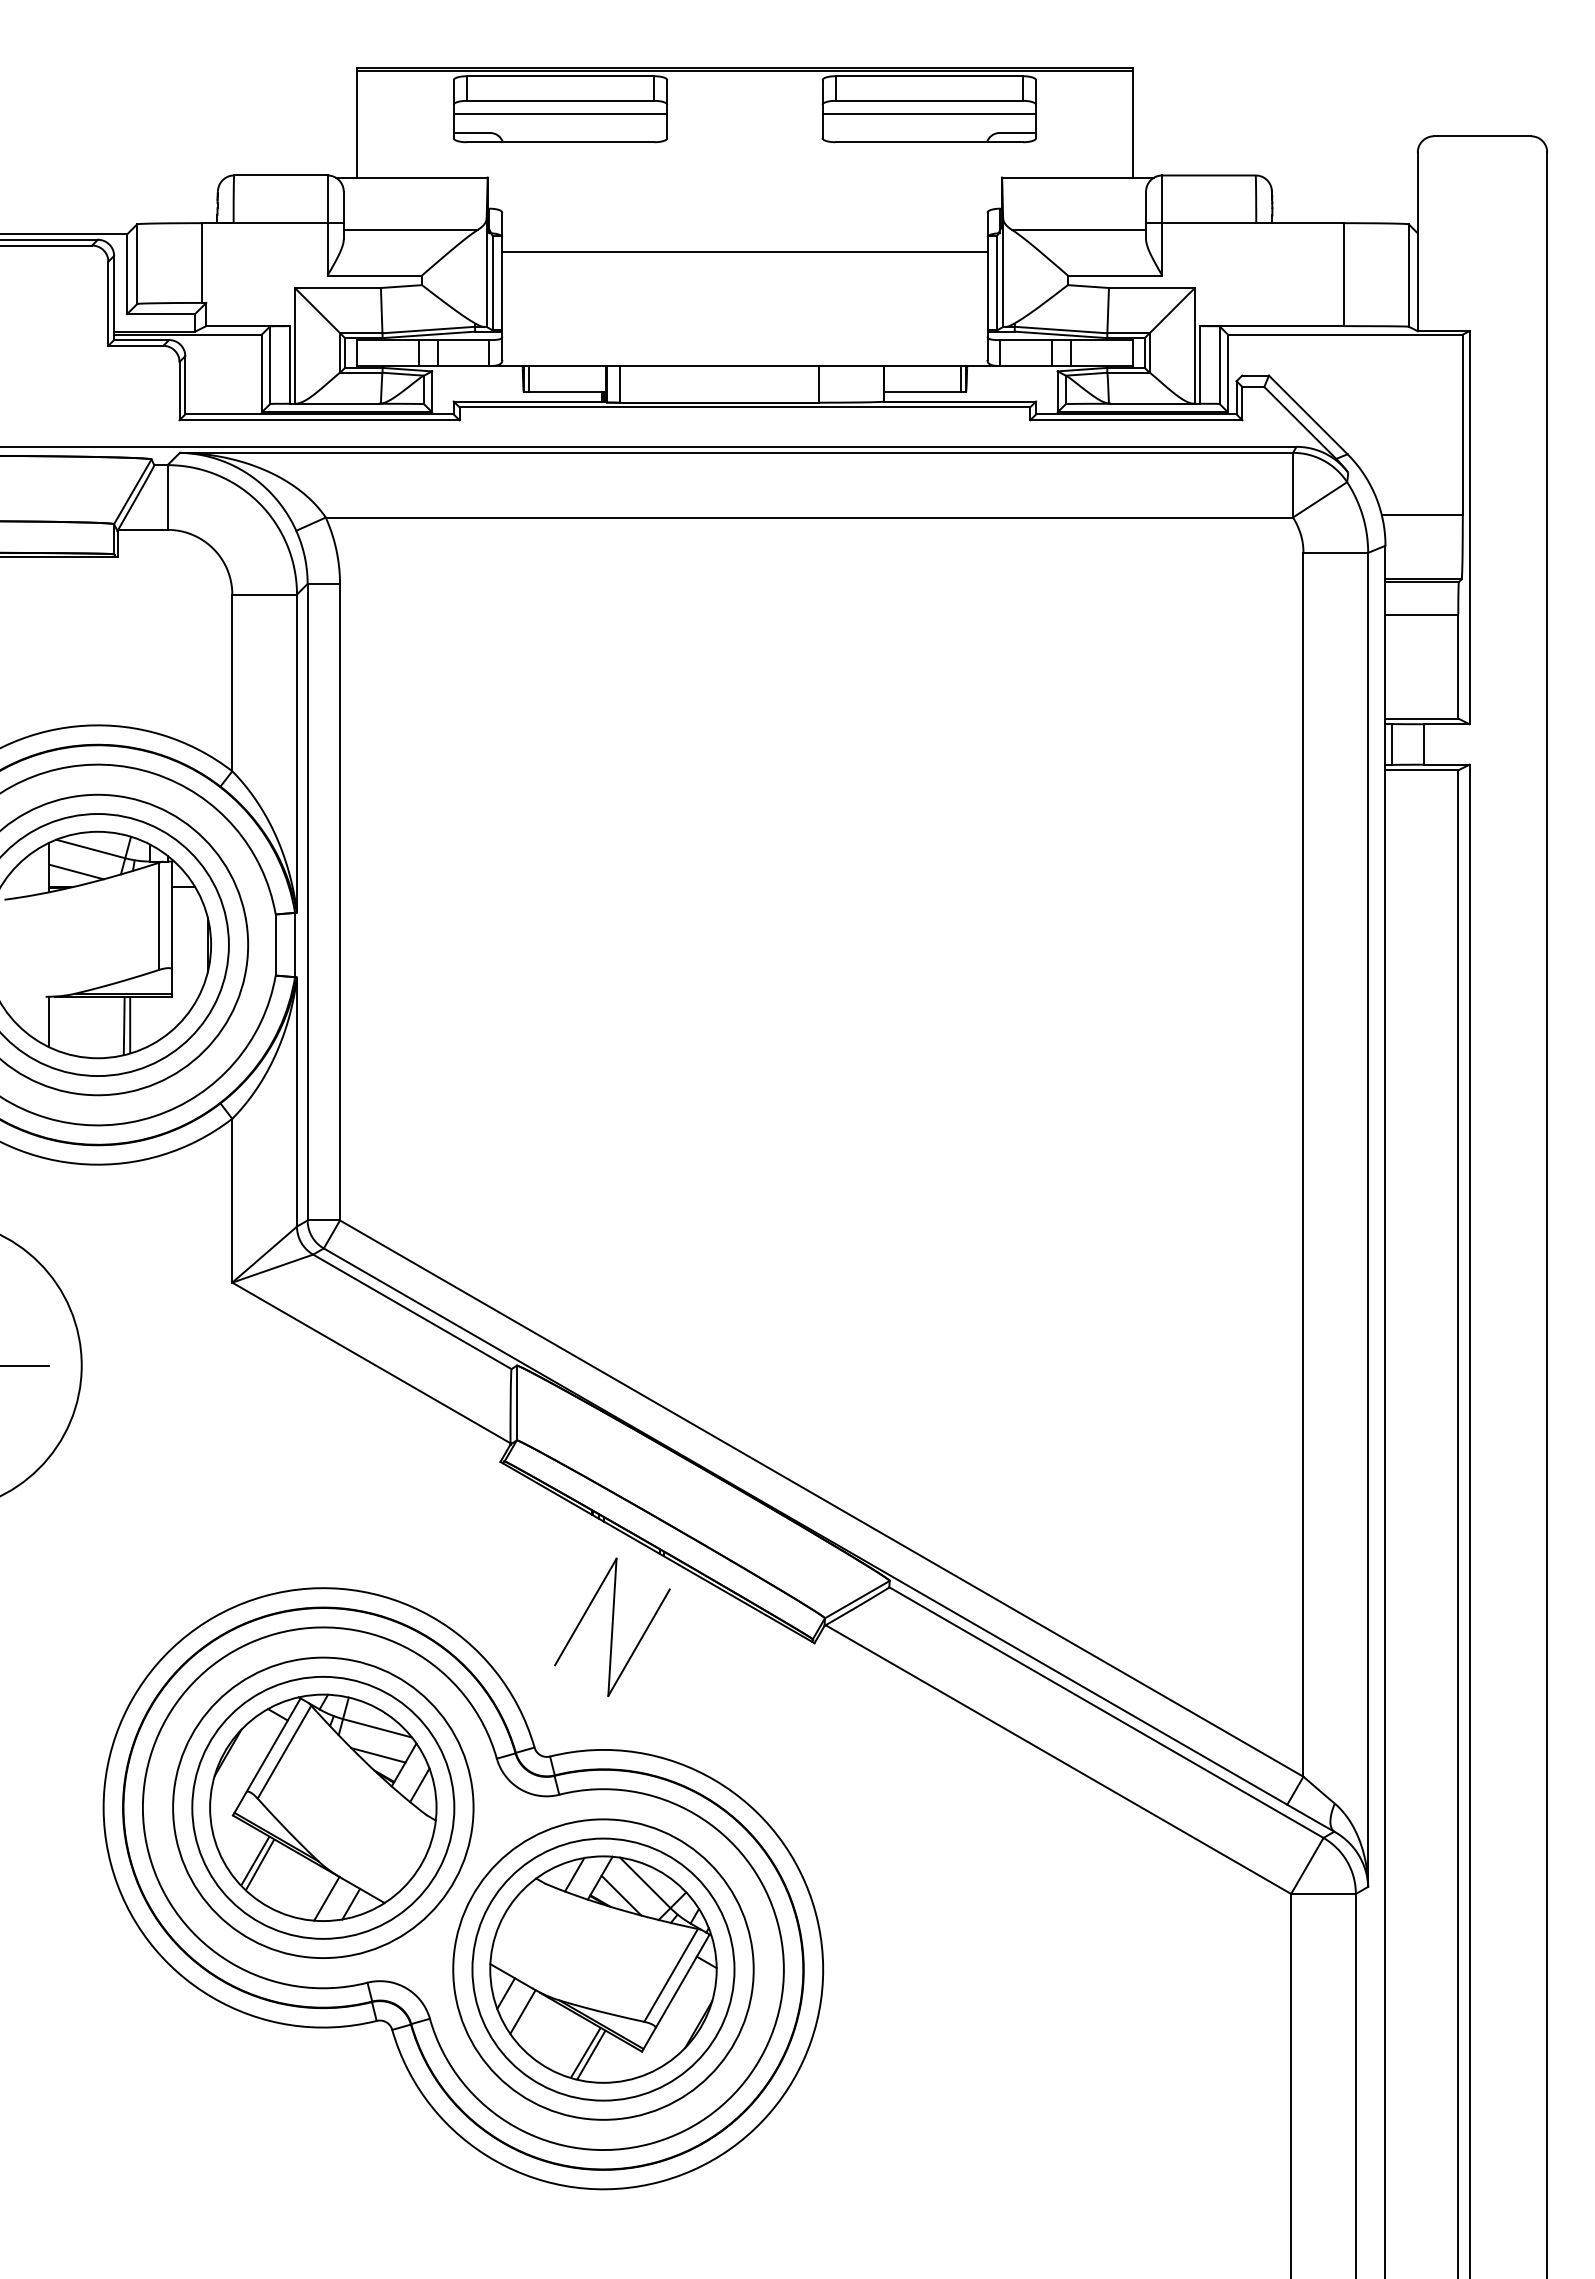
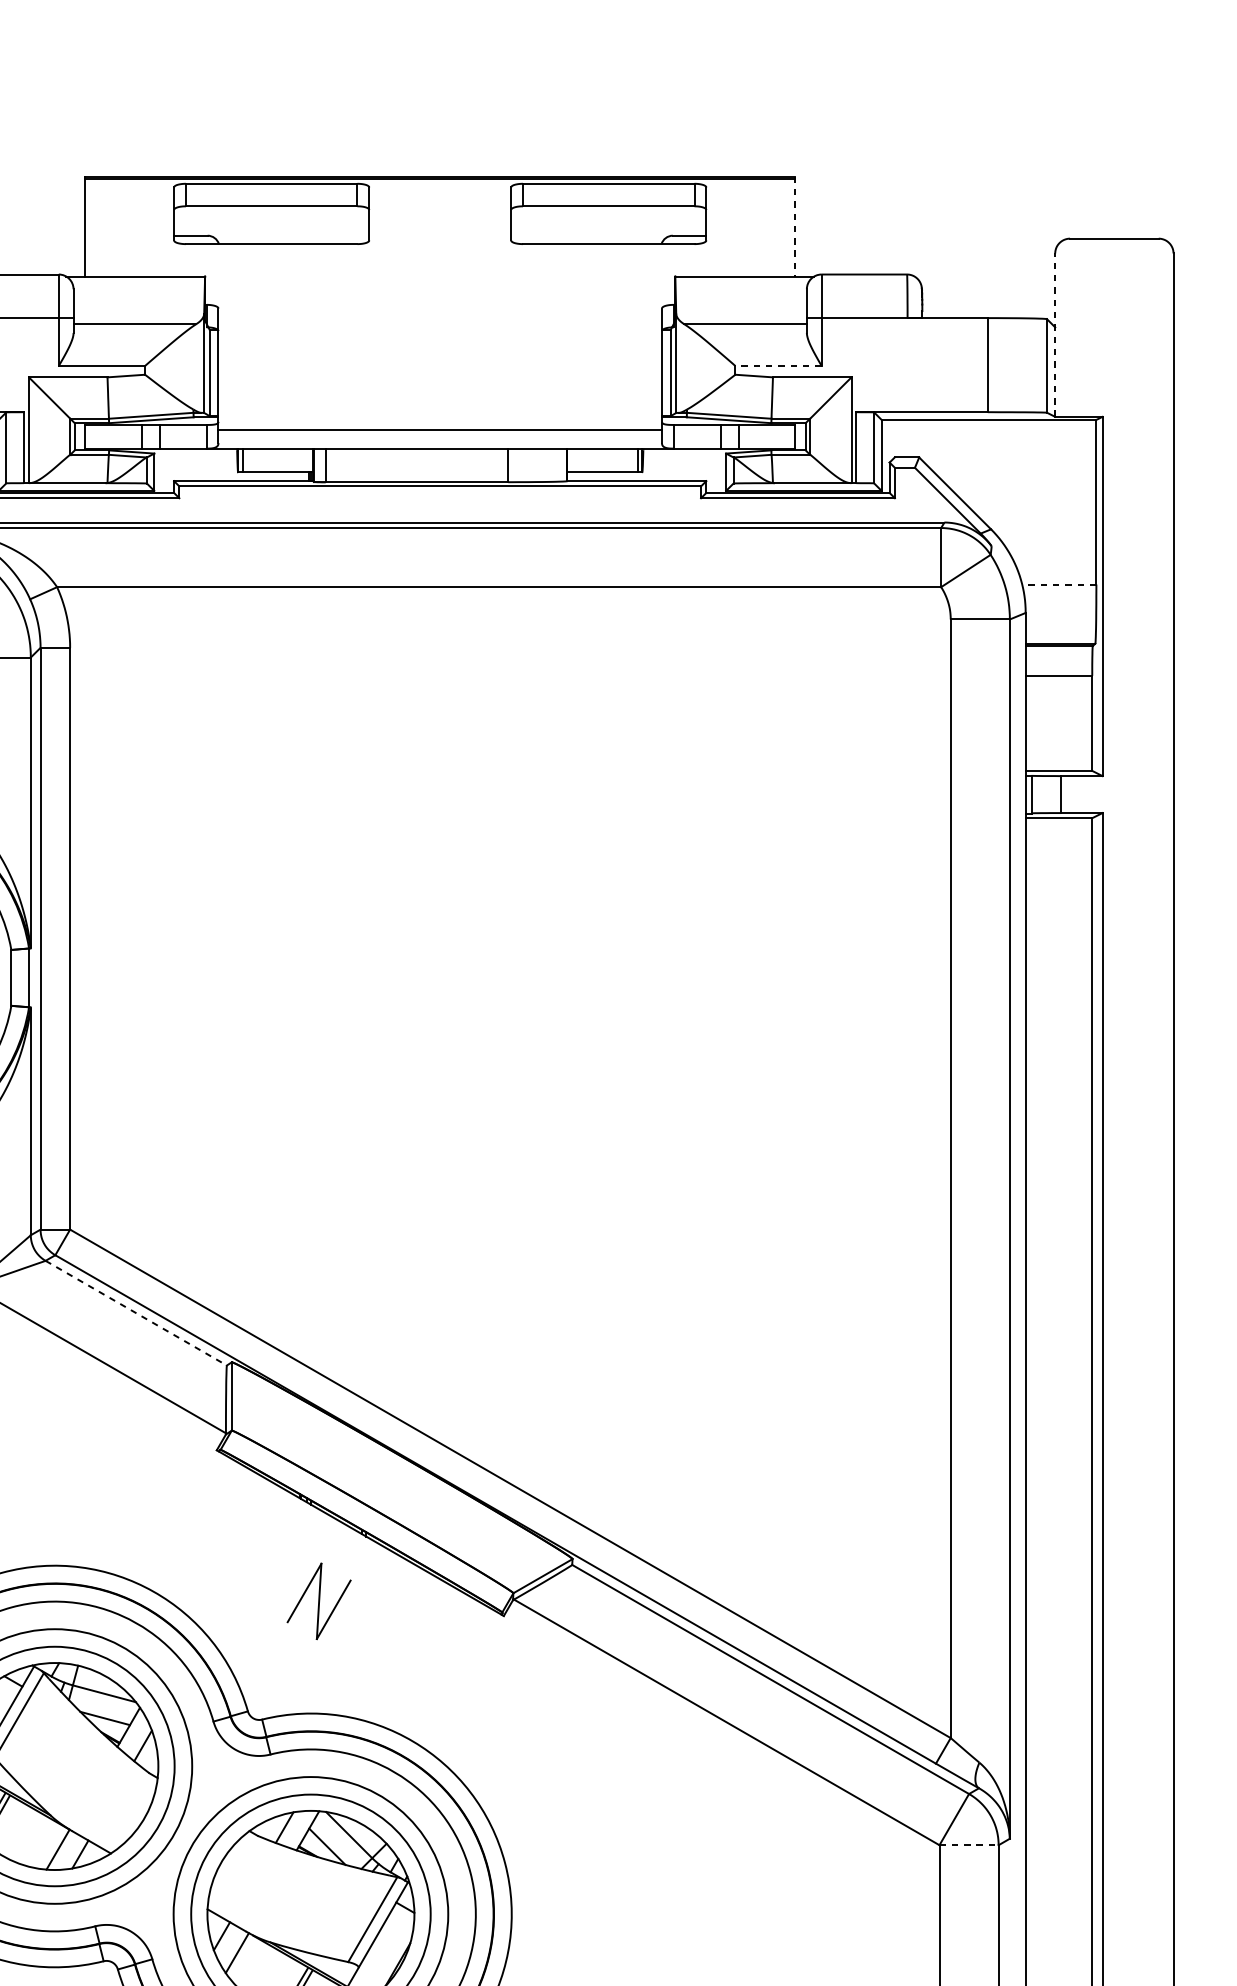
line: (560, 113) -> (271, 217), removed
line: (929, 113) -> (608, 217), removed
line: (1133, 123) -> (795, 227), solid -> dashed
line: (1417, 241) -> (1054, 334), solid -> dashed
line: (744, 252) -> (439, 429), moved
line: (1114, 275) -> (778, 365), solid -> dashed
line: (1422, 514) -> (1059, 584), solid -> dashed
line: (412, 1311) -> (136, 1312), solid -> dashed
part: (612, 1626) -> (319, 1600), size x0.6
line: (1324, 1893) -> (969, 1844), solid -> dashed

